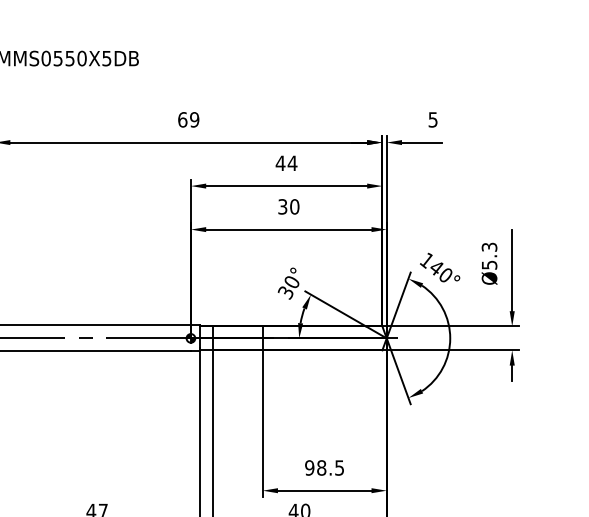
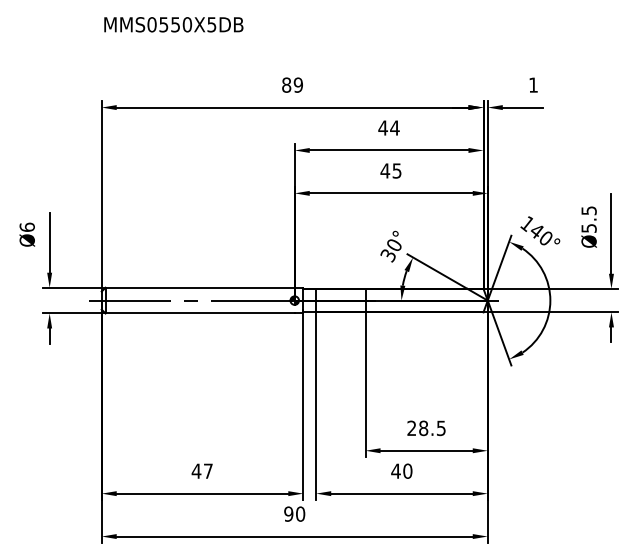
text: (182, 119) -> (286, 84), 69 -> 89
text: (433, 119) -> (533, 84), 5 -> 1
text: (288, 206) -> (390, 170), 30 -> 45
text: (488, 246) -> (588, 210), Ø5.3 -> Ø5.5
text: (309, 468) -> (411, 428), 98.5 -> 28.5

